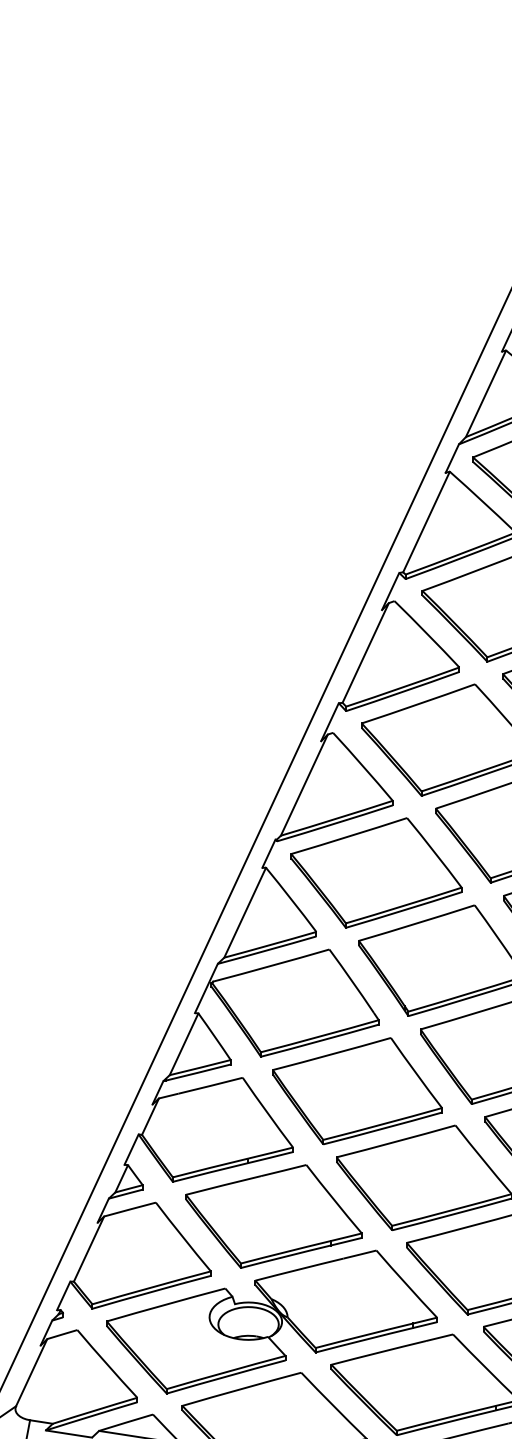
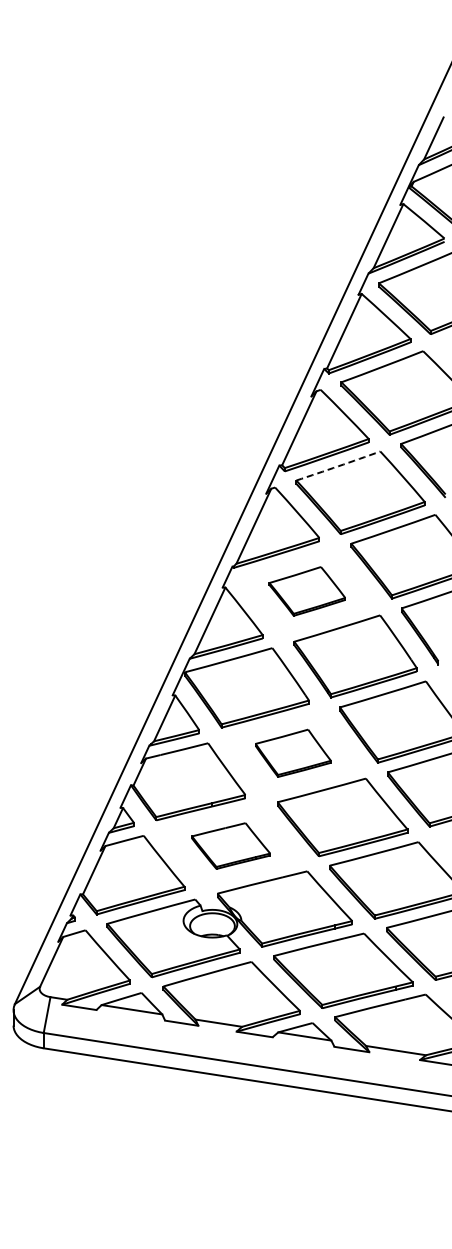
arc: (418, 704) -> (338, 466), solid -> dashed
part: (376, 873) -> (307, 591), size x0.6
part: (357, 1091) -> (293, 753), size x0.6
part: (272, 1215) -> (230, 845), size x0.6

